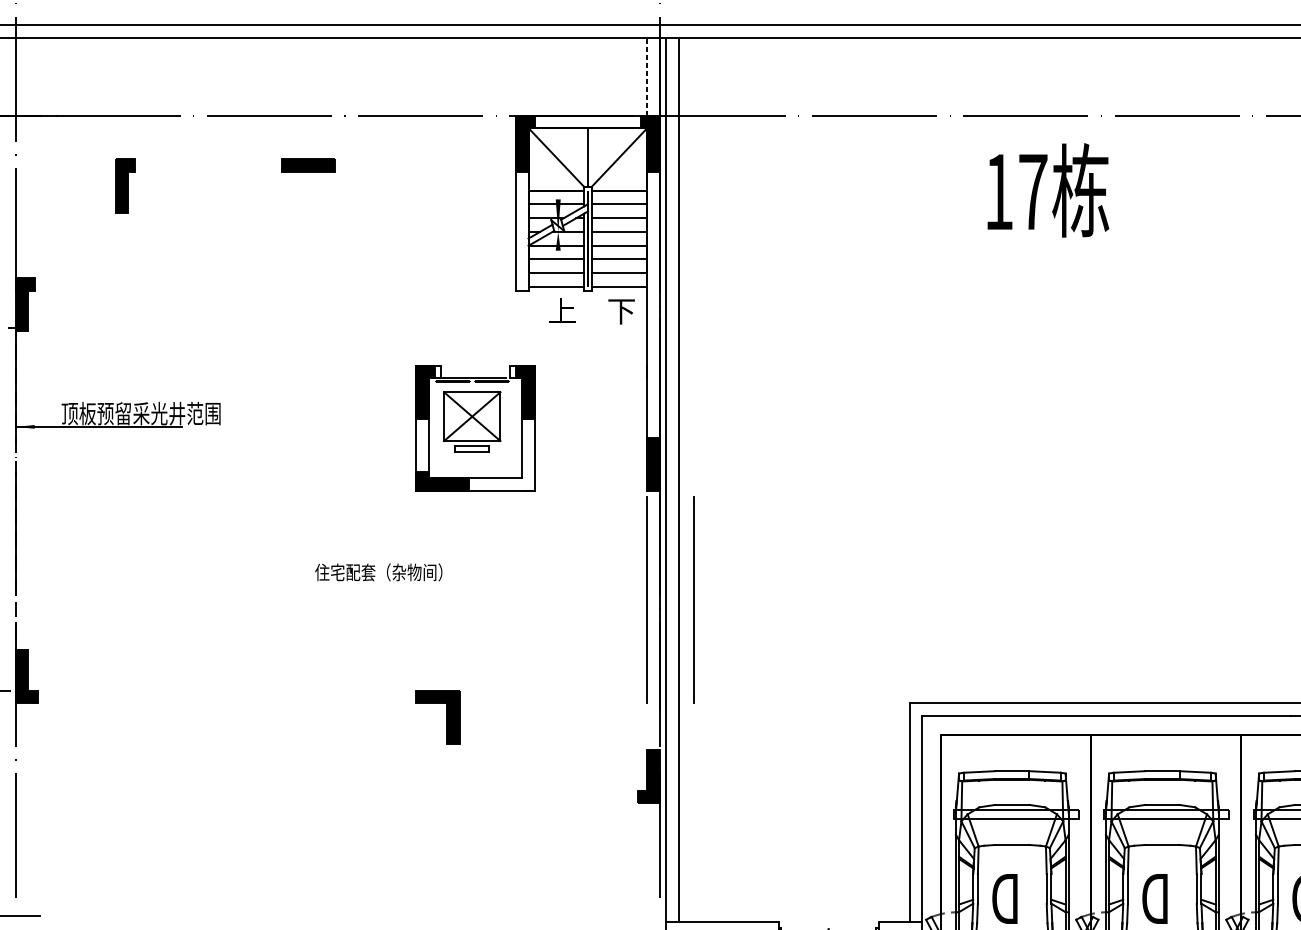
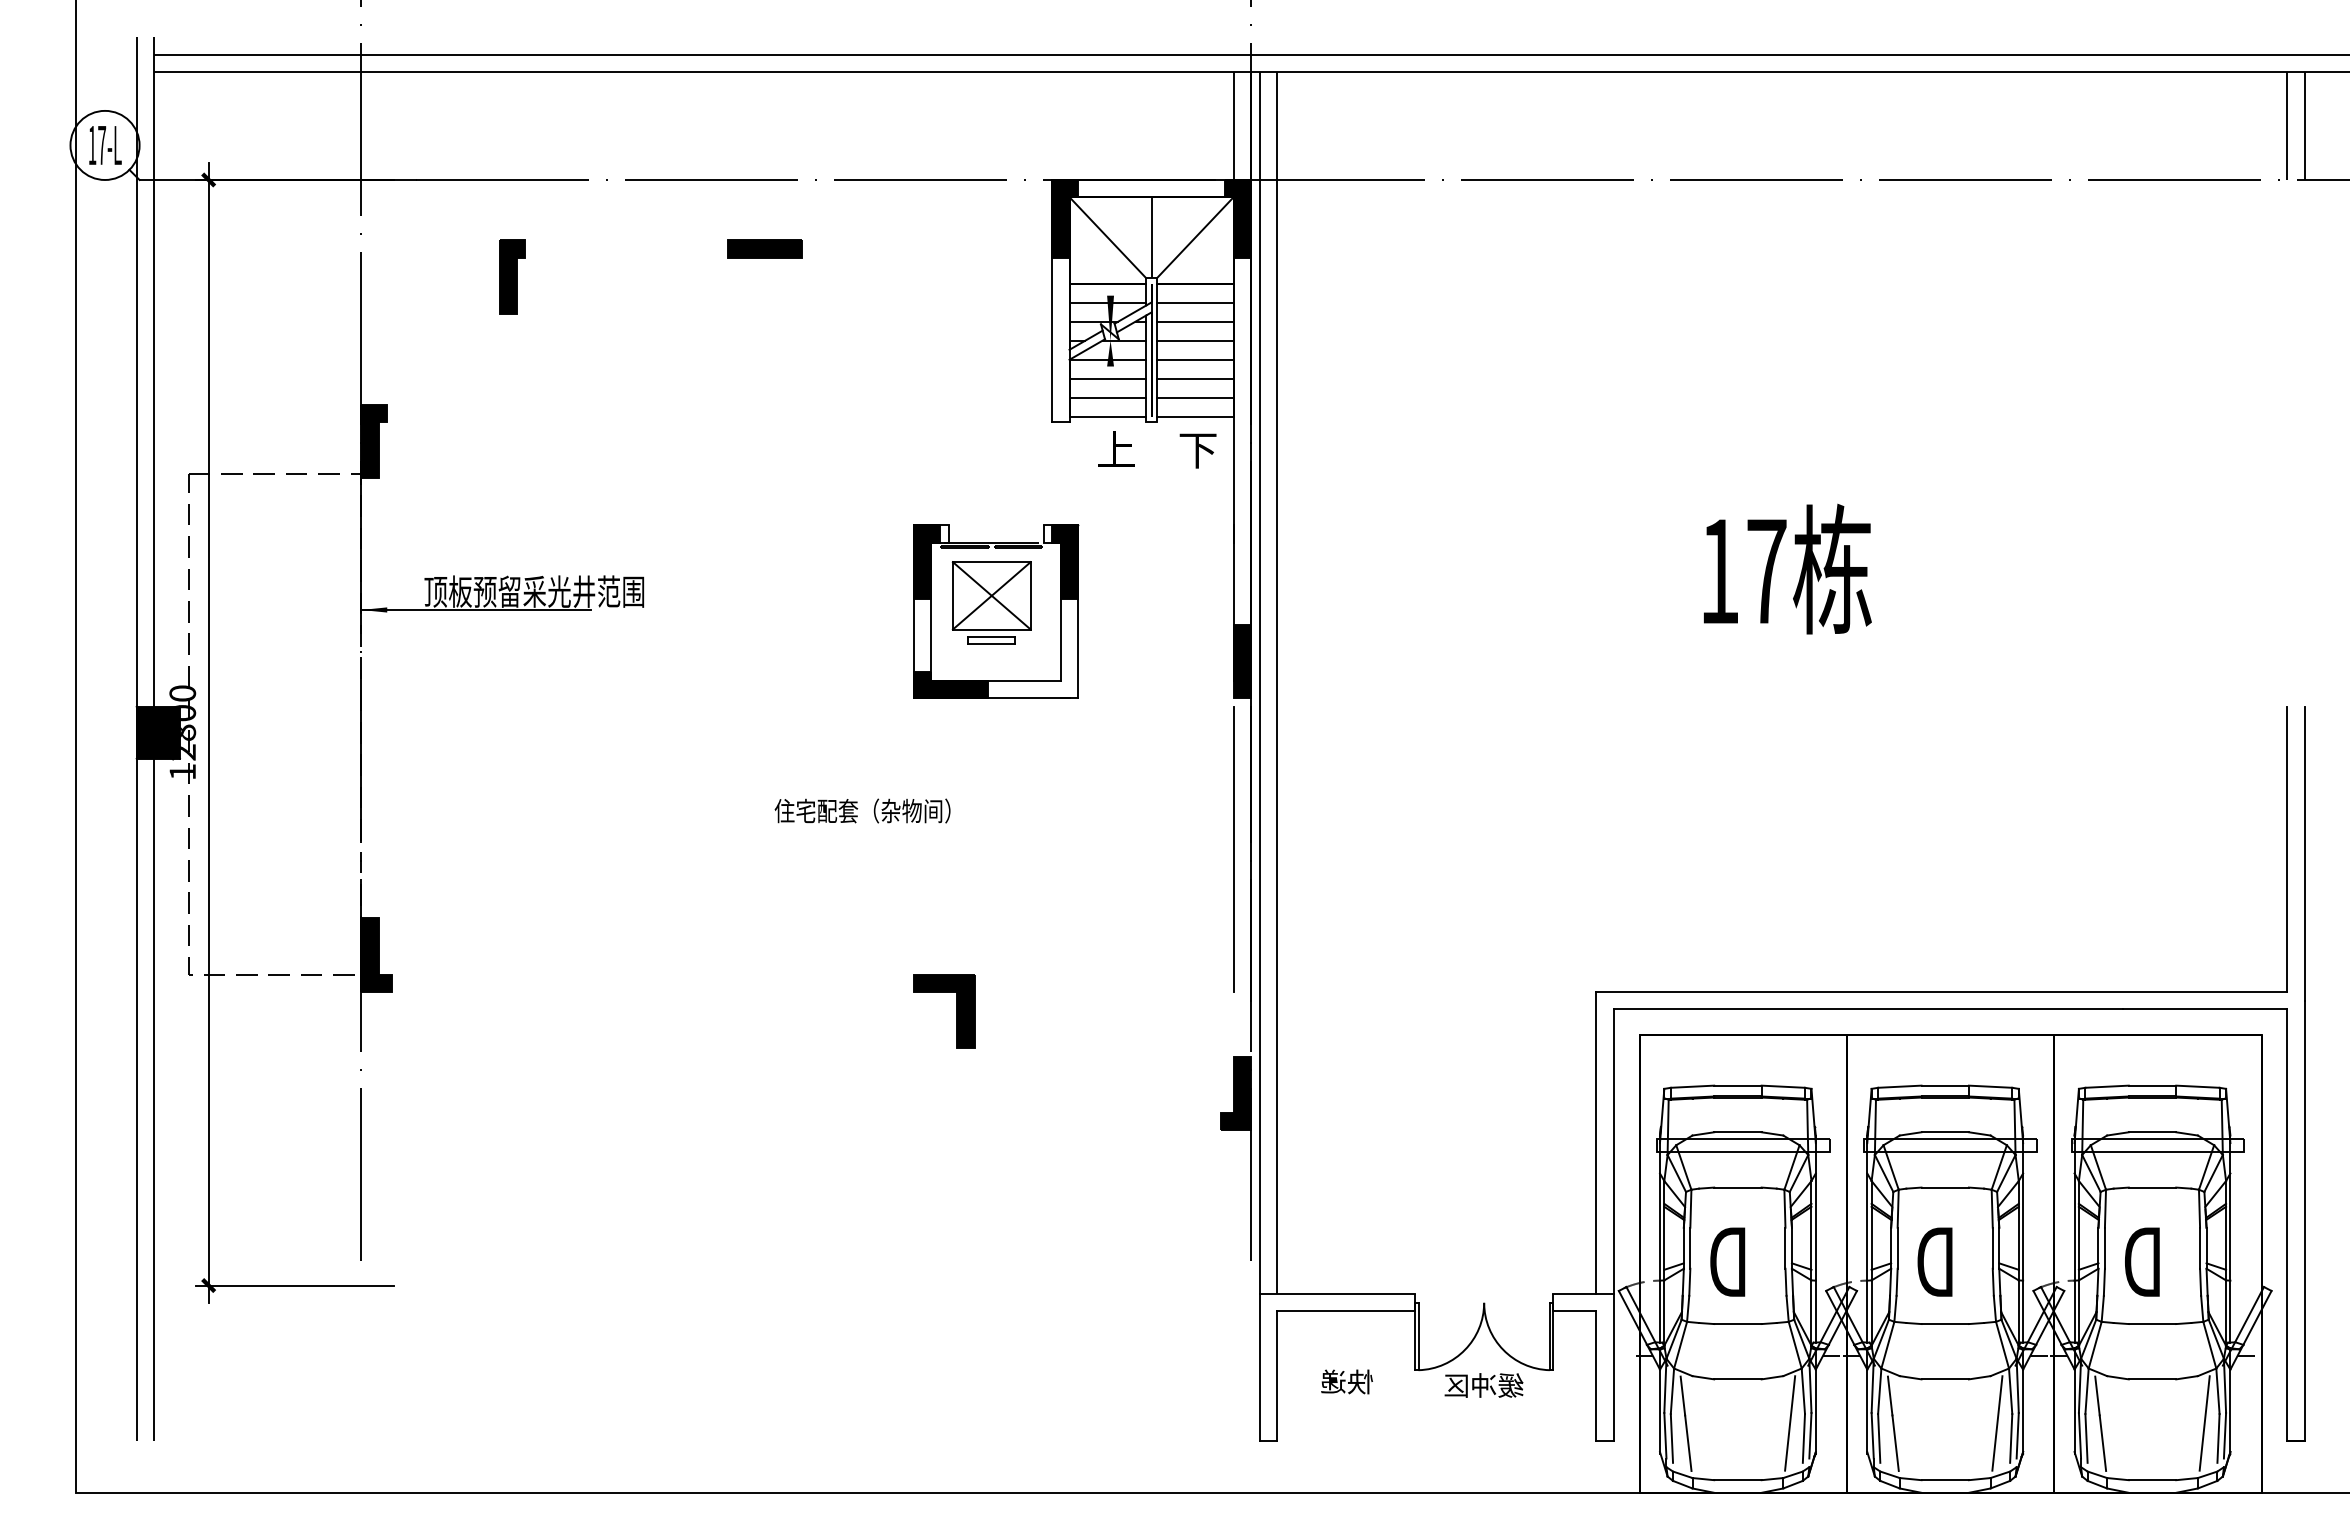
line: (647, 76) -> (1233, 126), dashed -> solid
text: (1048, 189) -> (1787, 568), moved
line: (693, 600) -> (1297, 849), removed

